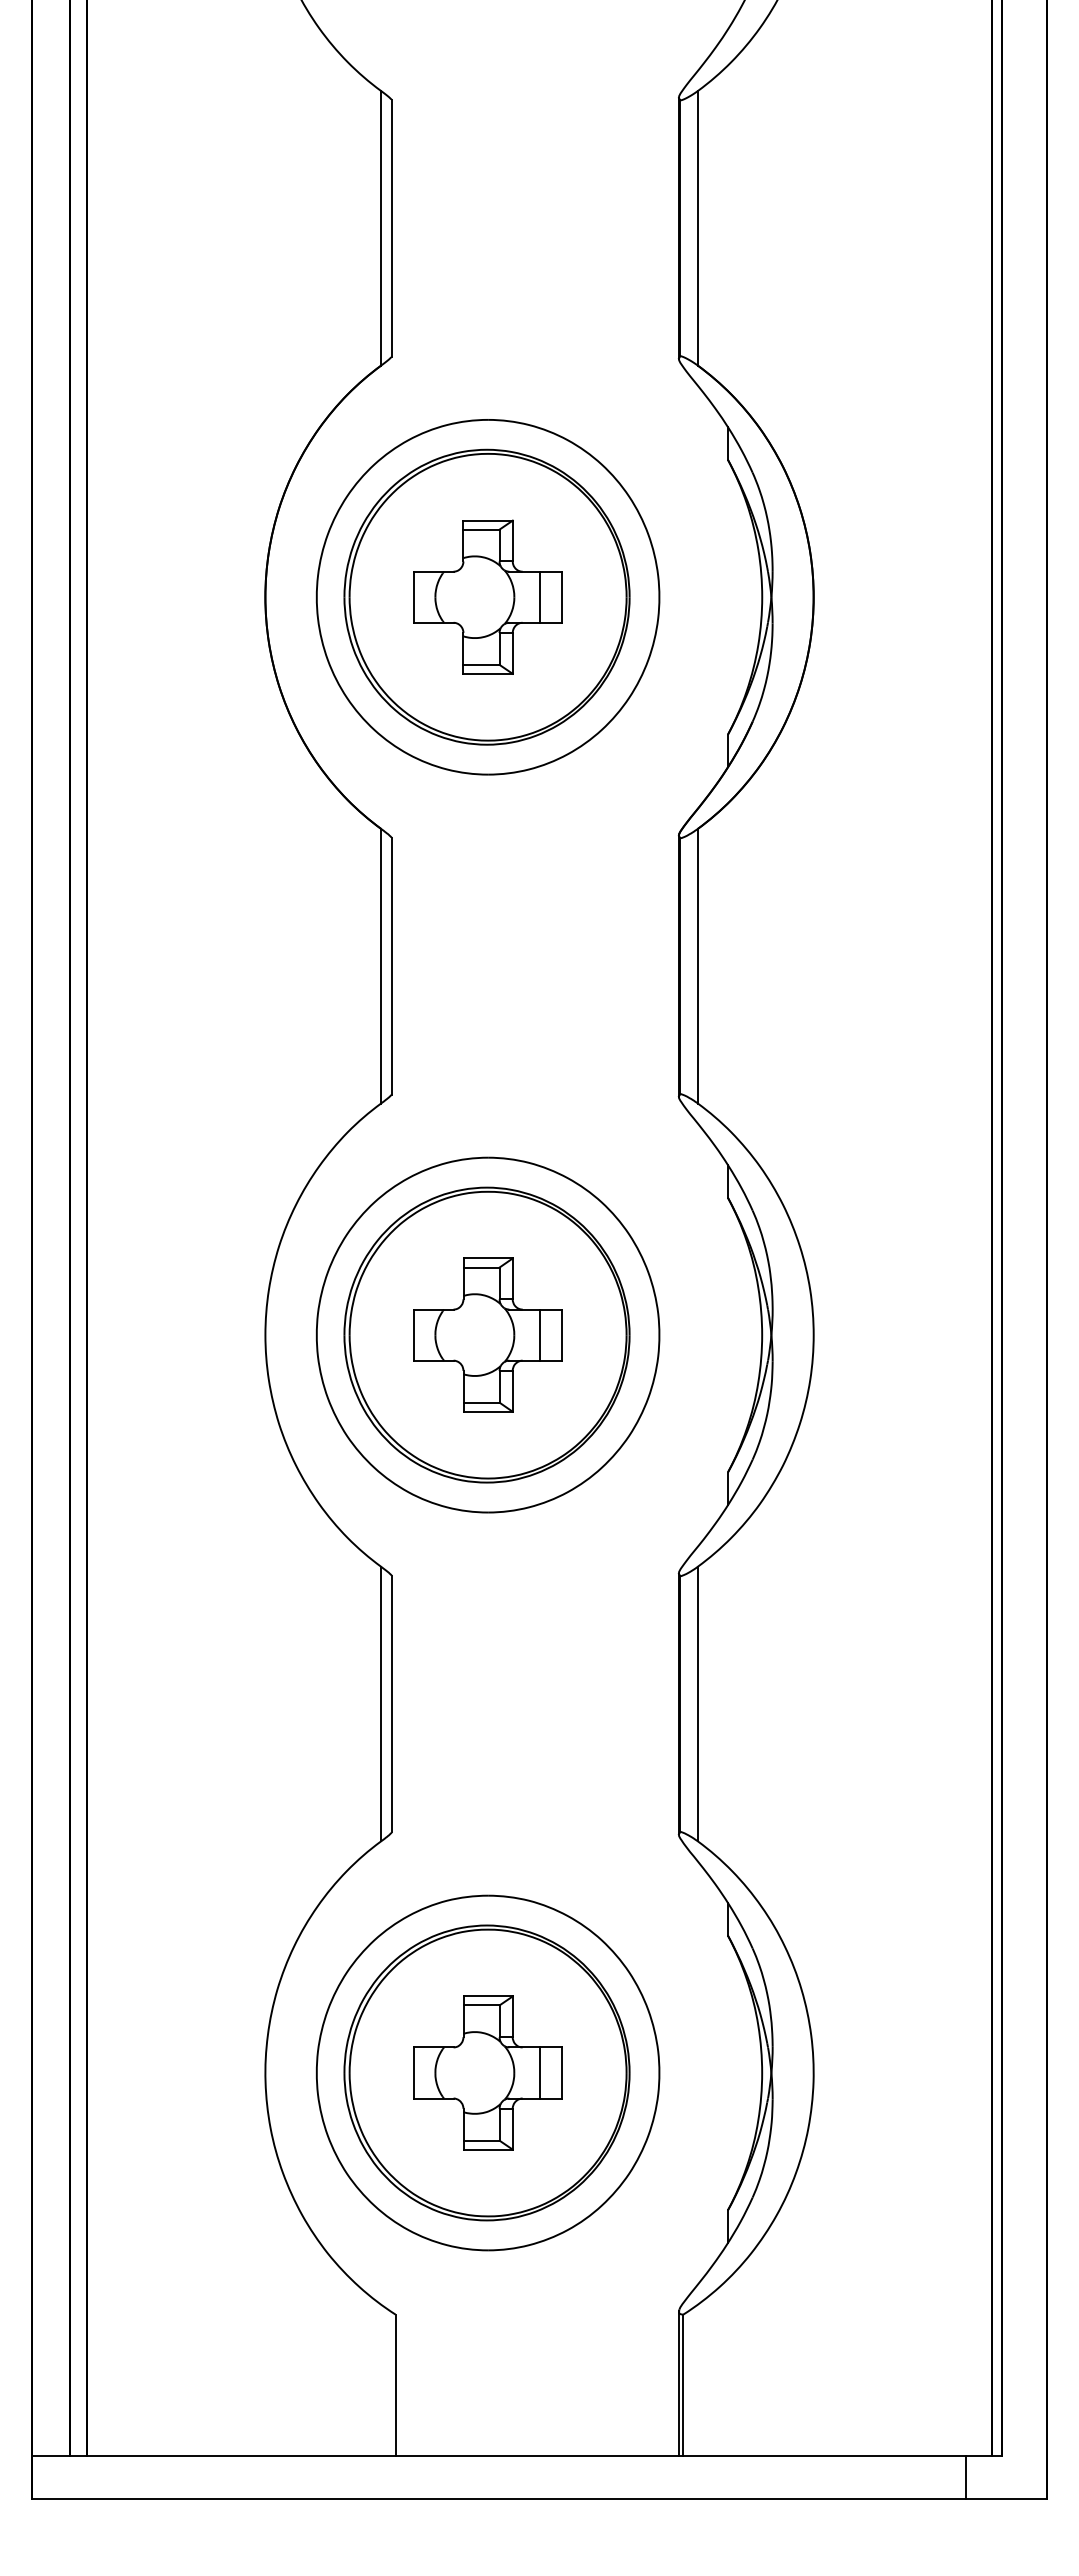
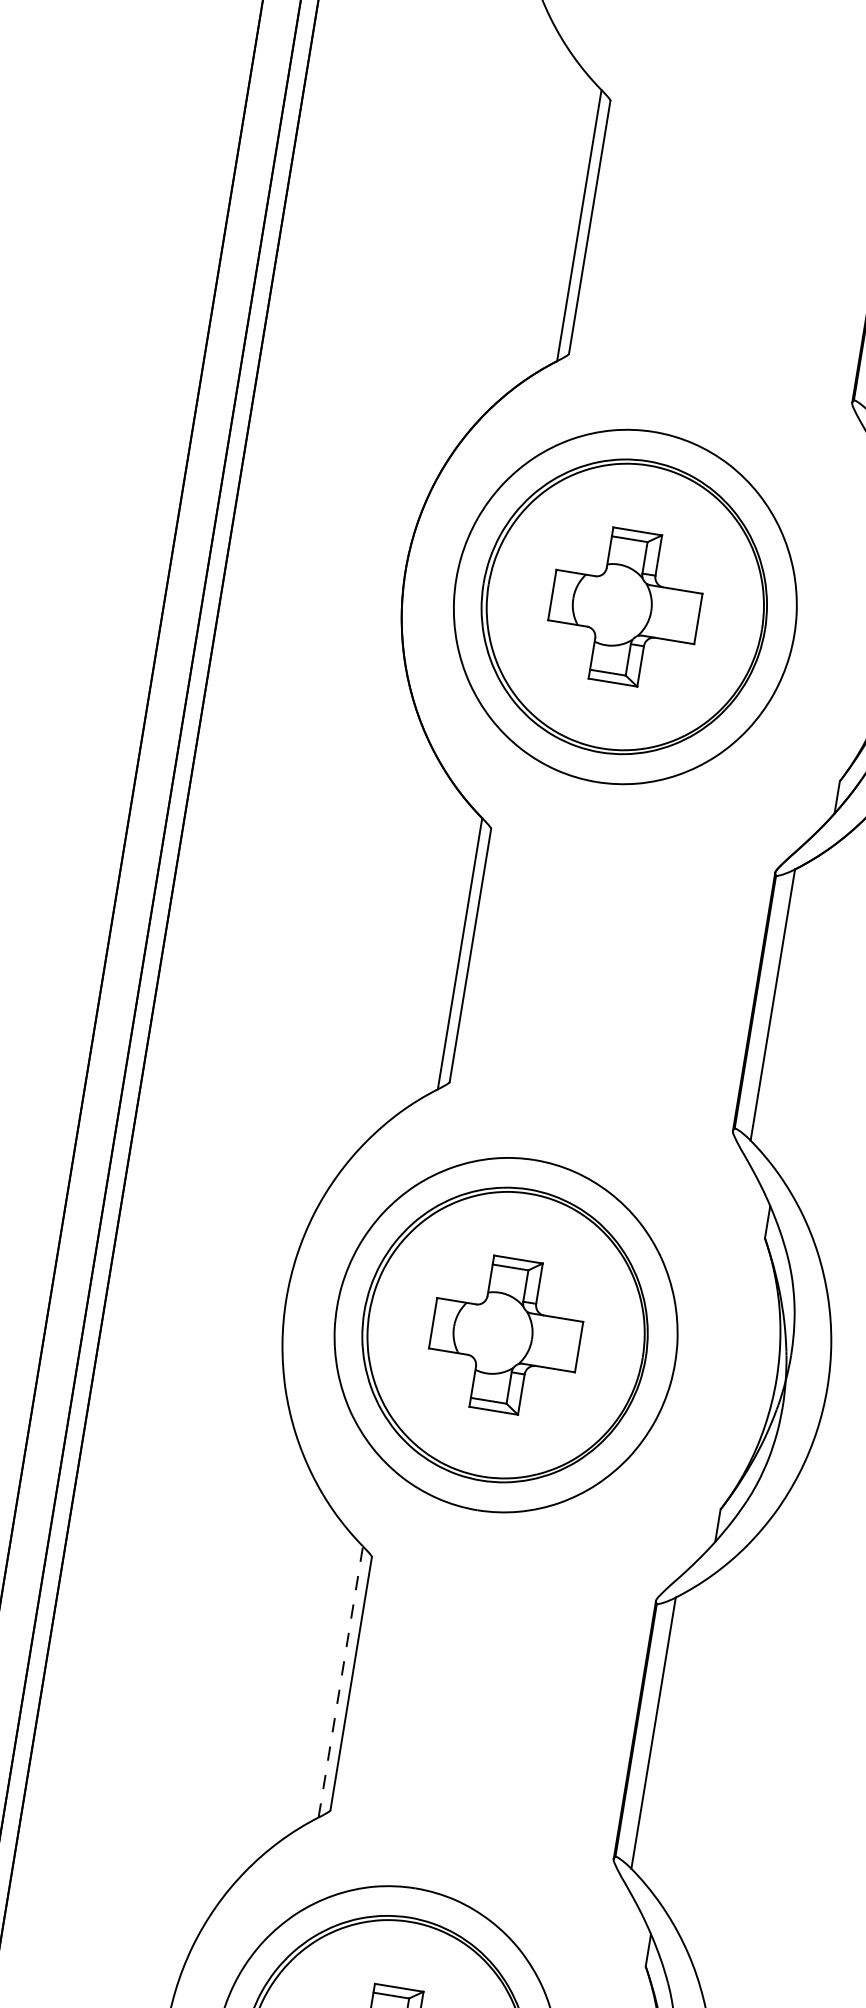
line: (540, 596) -> (677, 614), removed
line: (540, 1334) -> (557, 1343), removed
line: (381, 1703) -> (341, 1681), solid -> dashed

